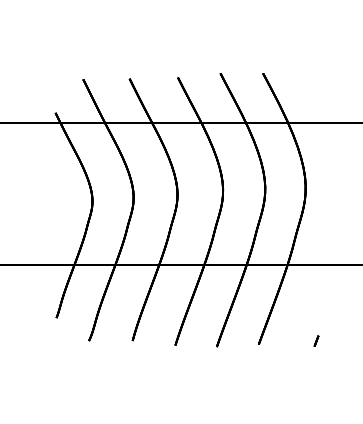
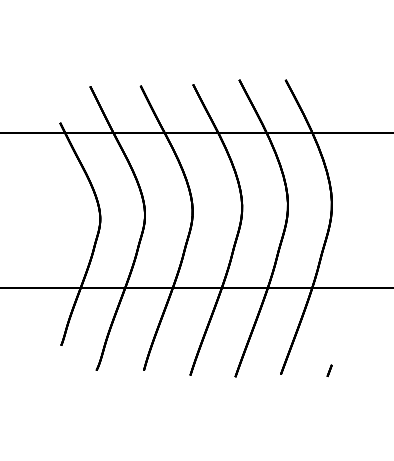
part: (316, 340) -> (329, 370), moved

